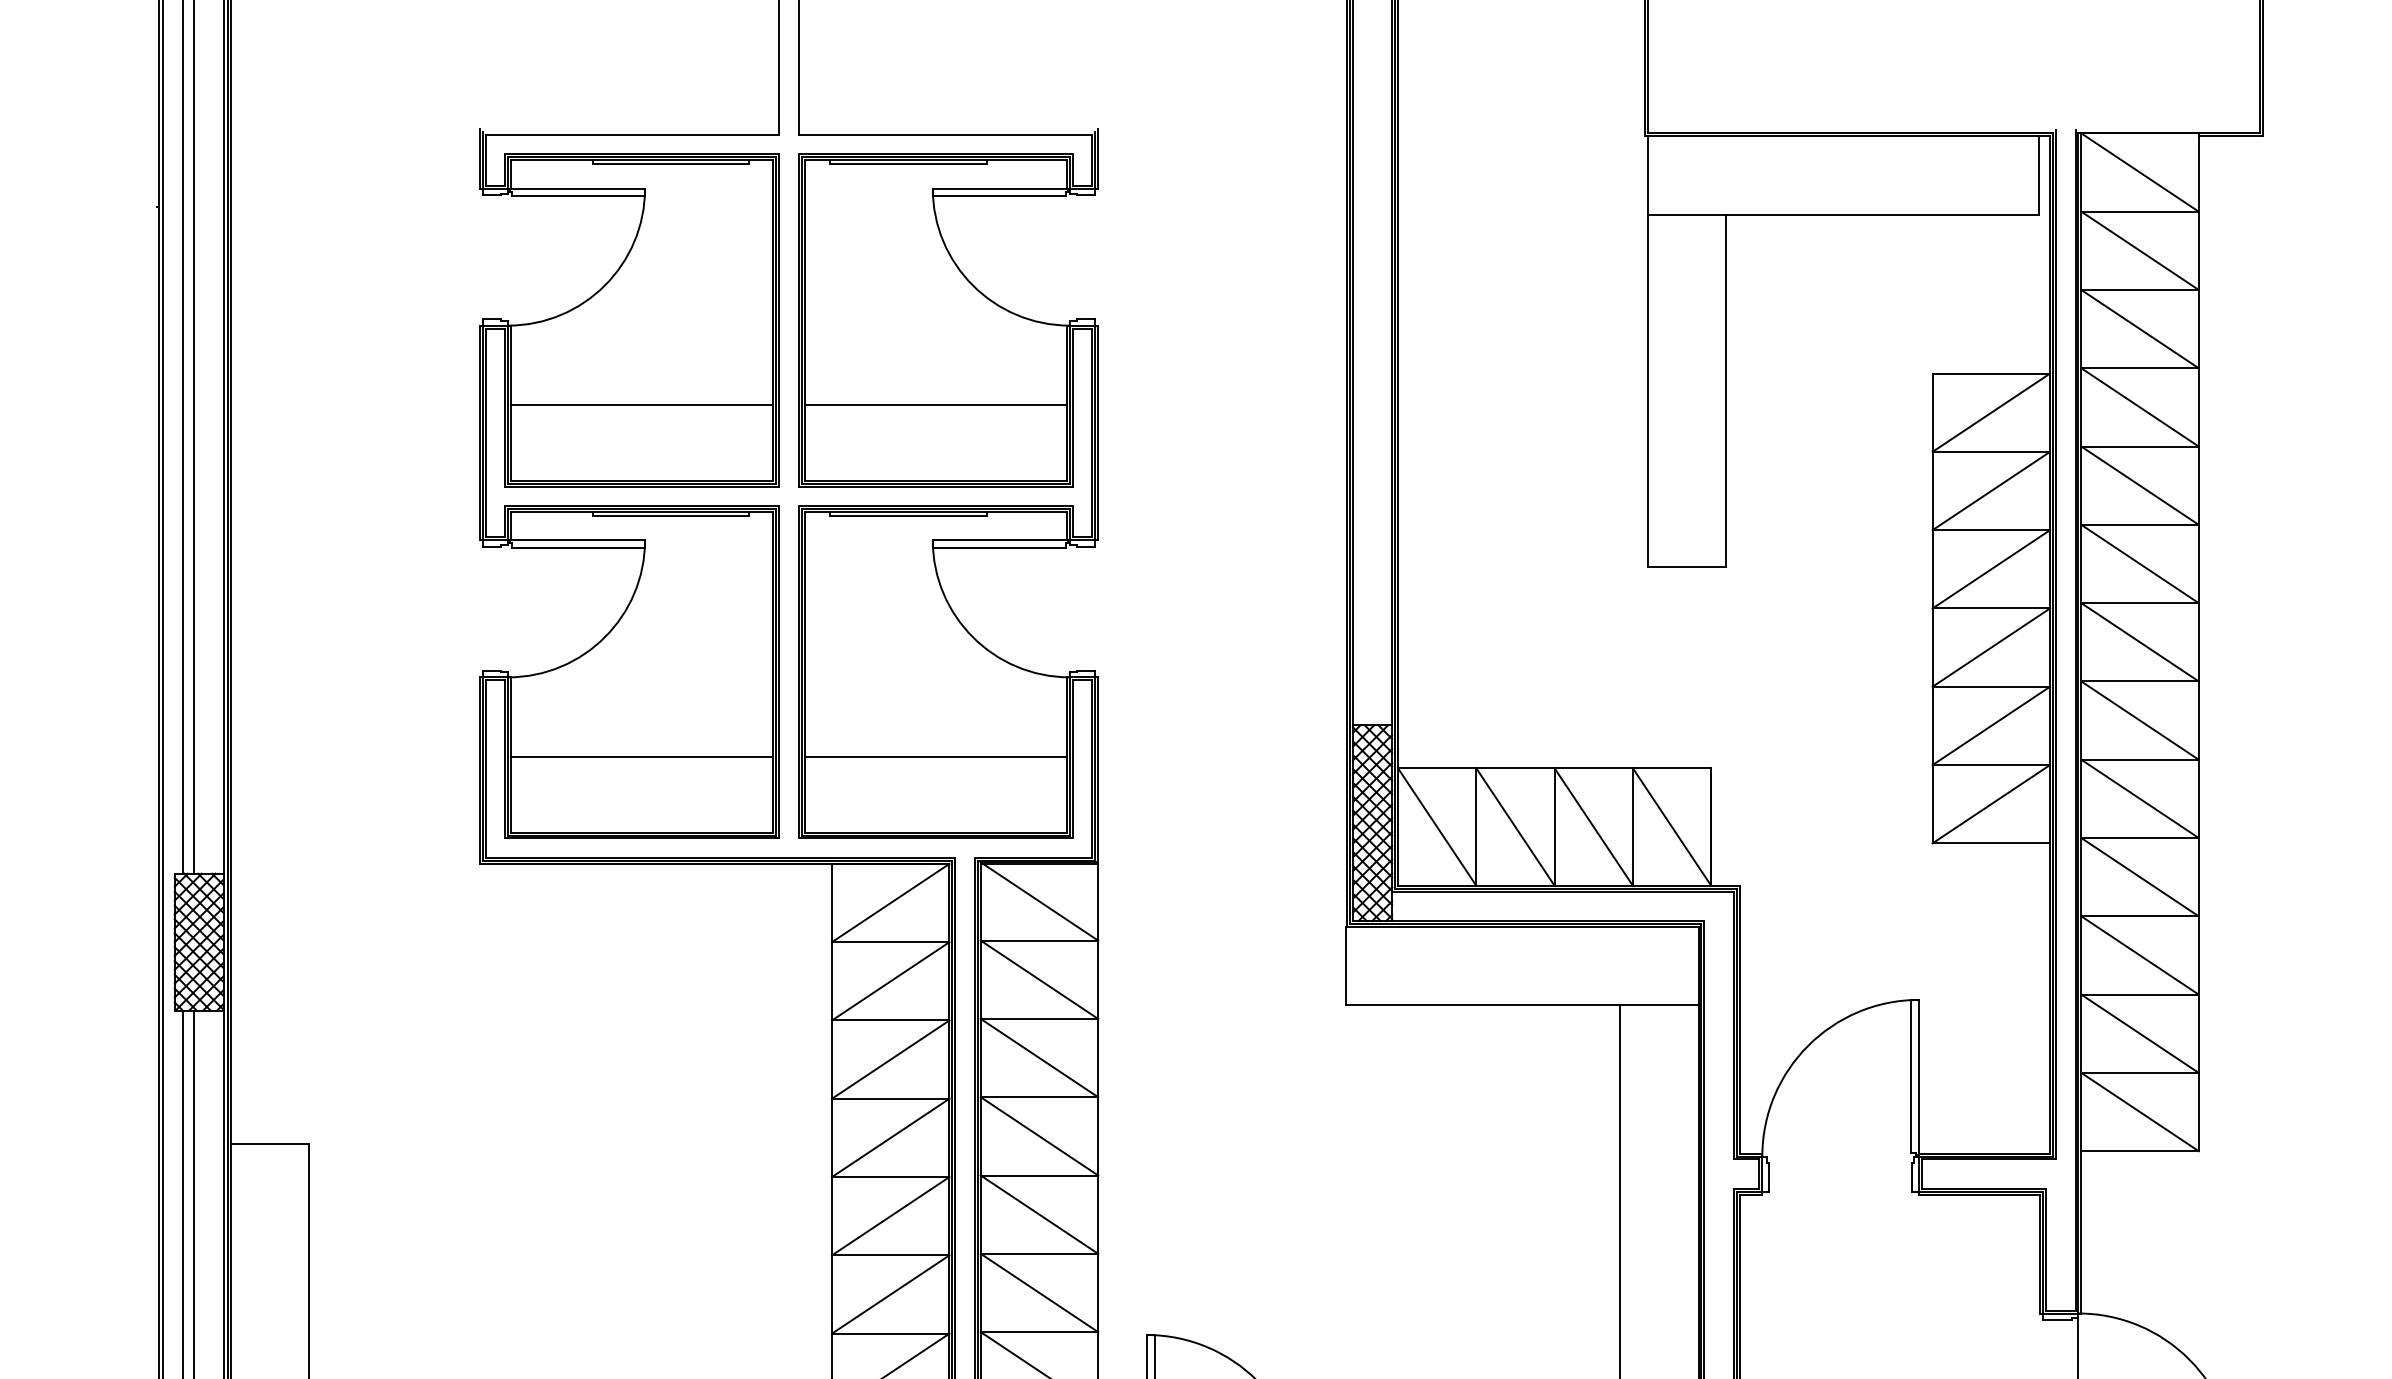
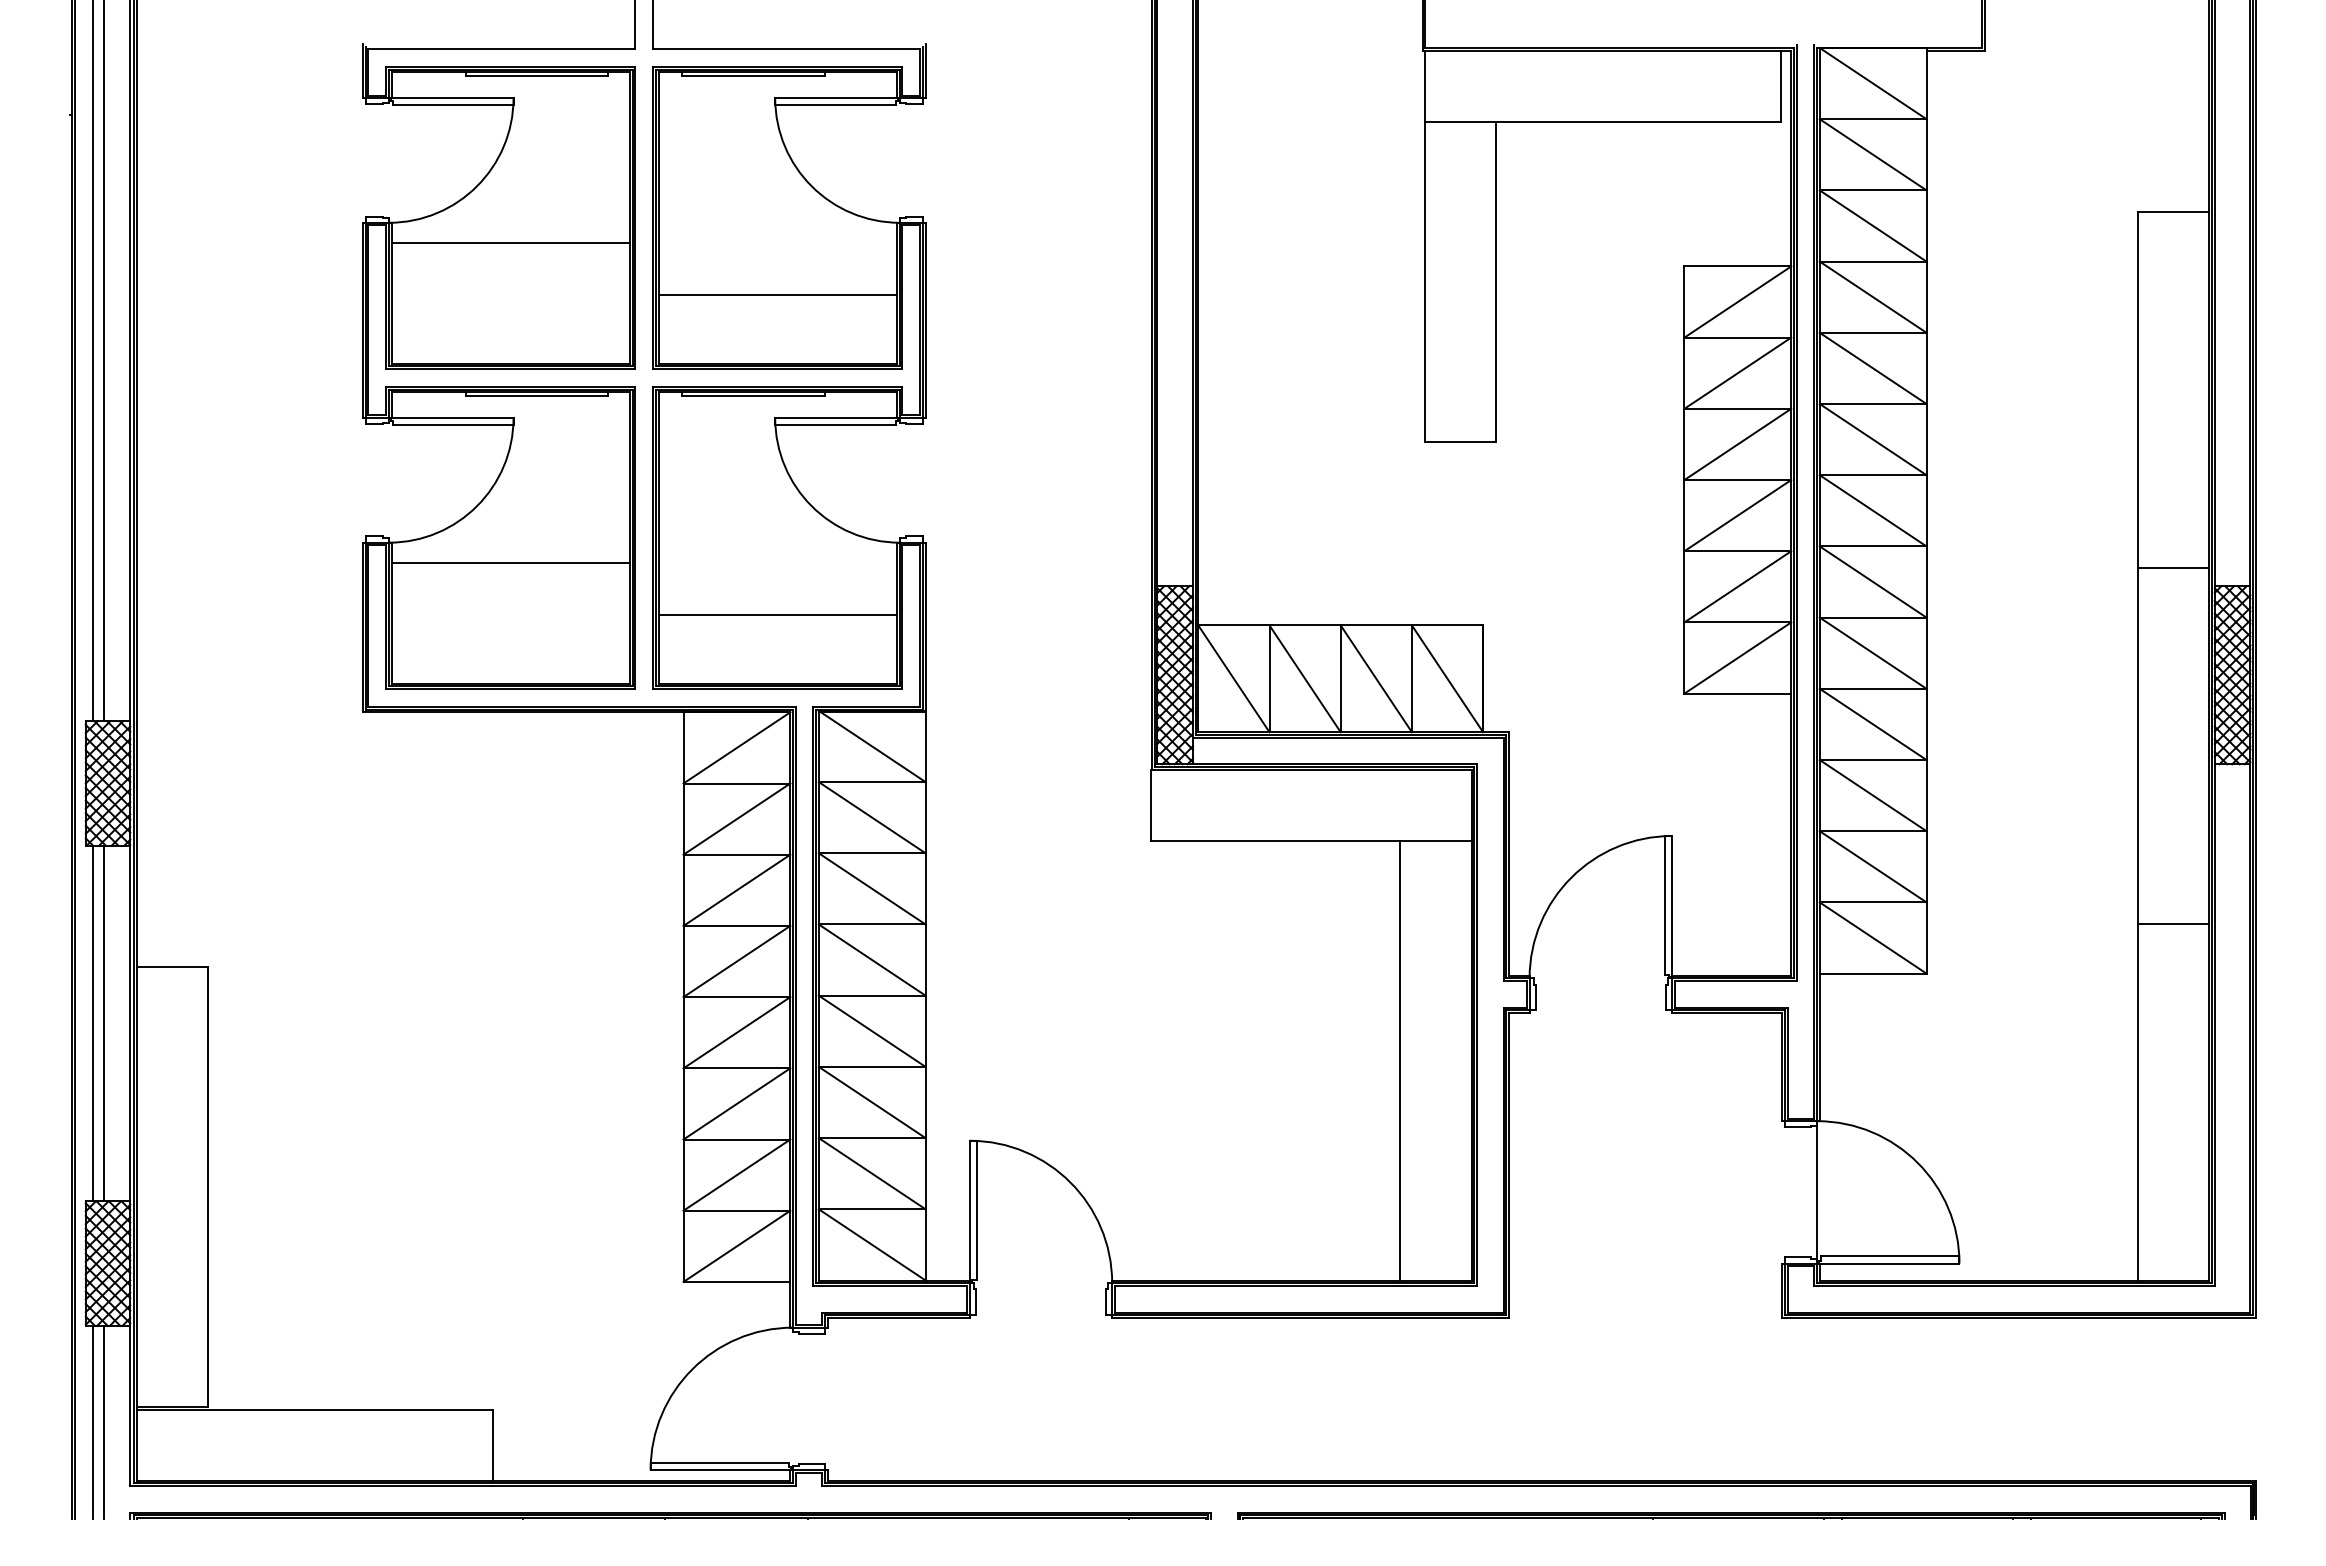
line: (641, 405) -> (510, 243), moved
line: (641, 757) -> (510, 563), moved

